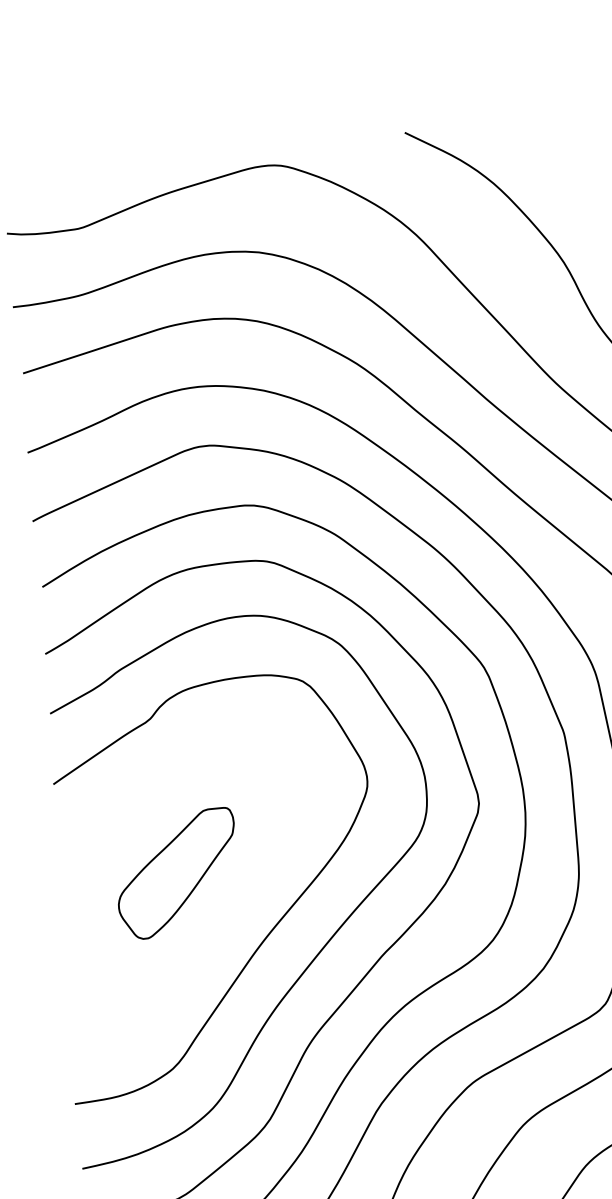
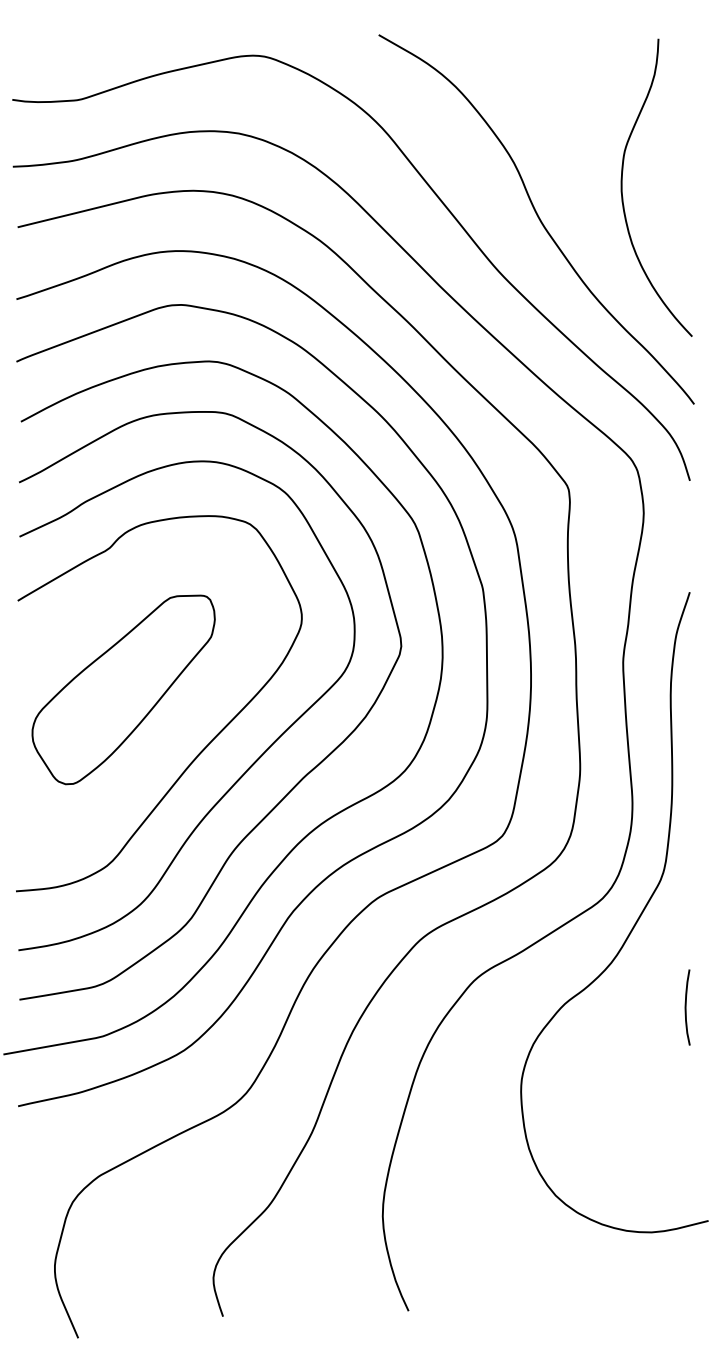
part: (176, 873) -> (123, 689), size x1.67

